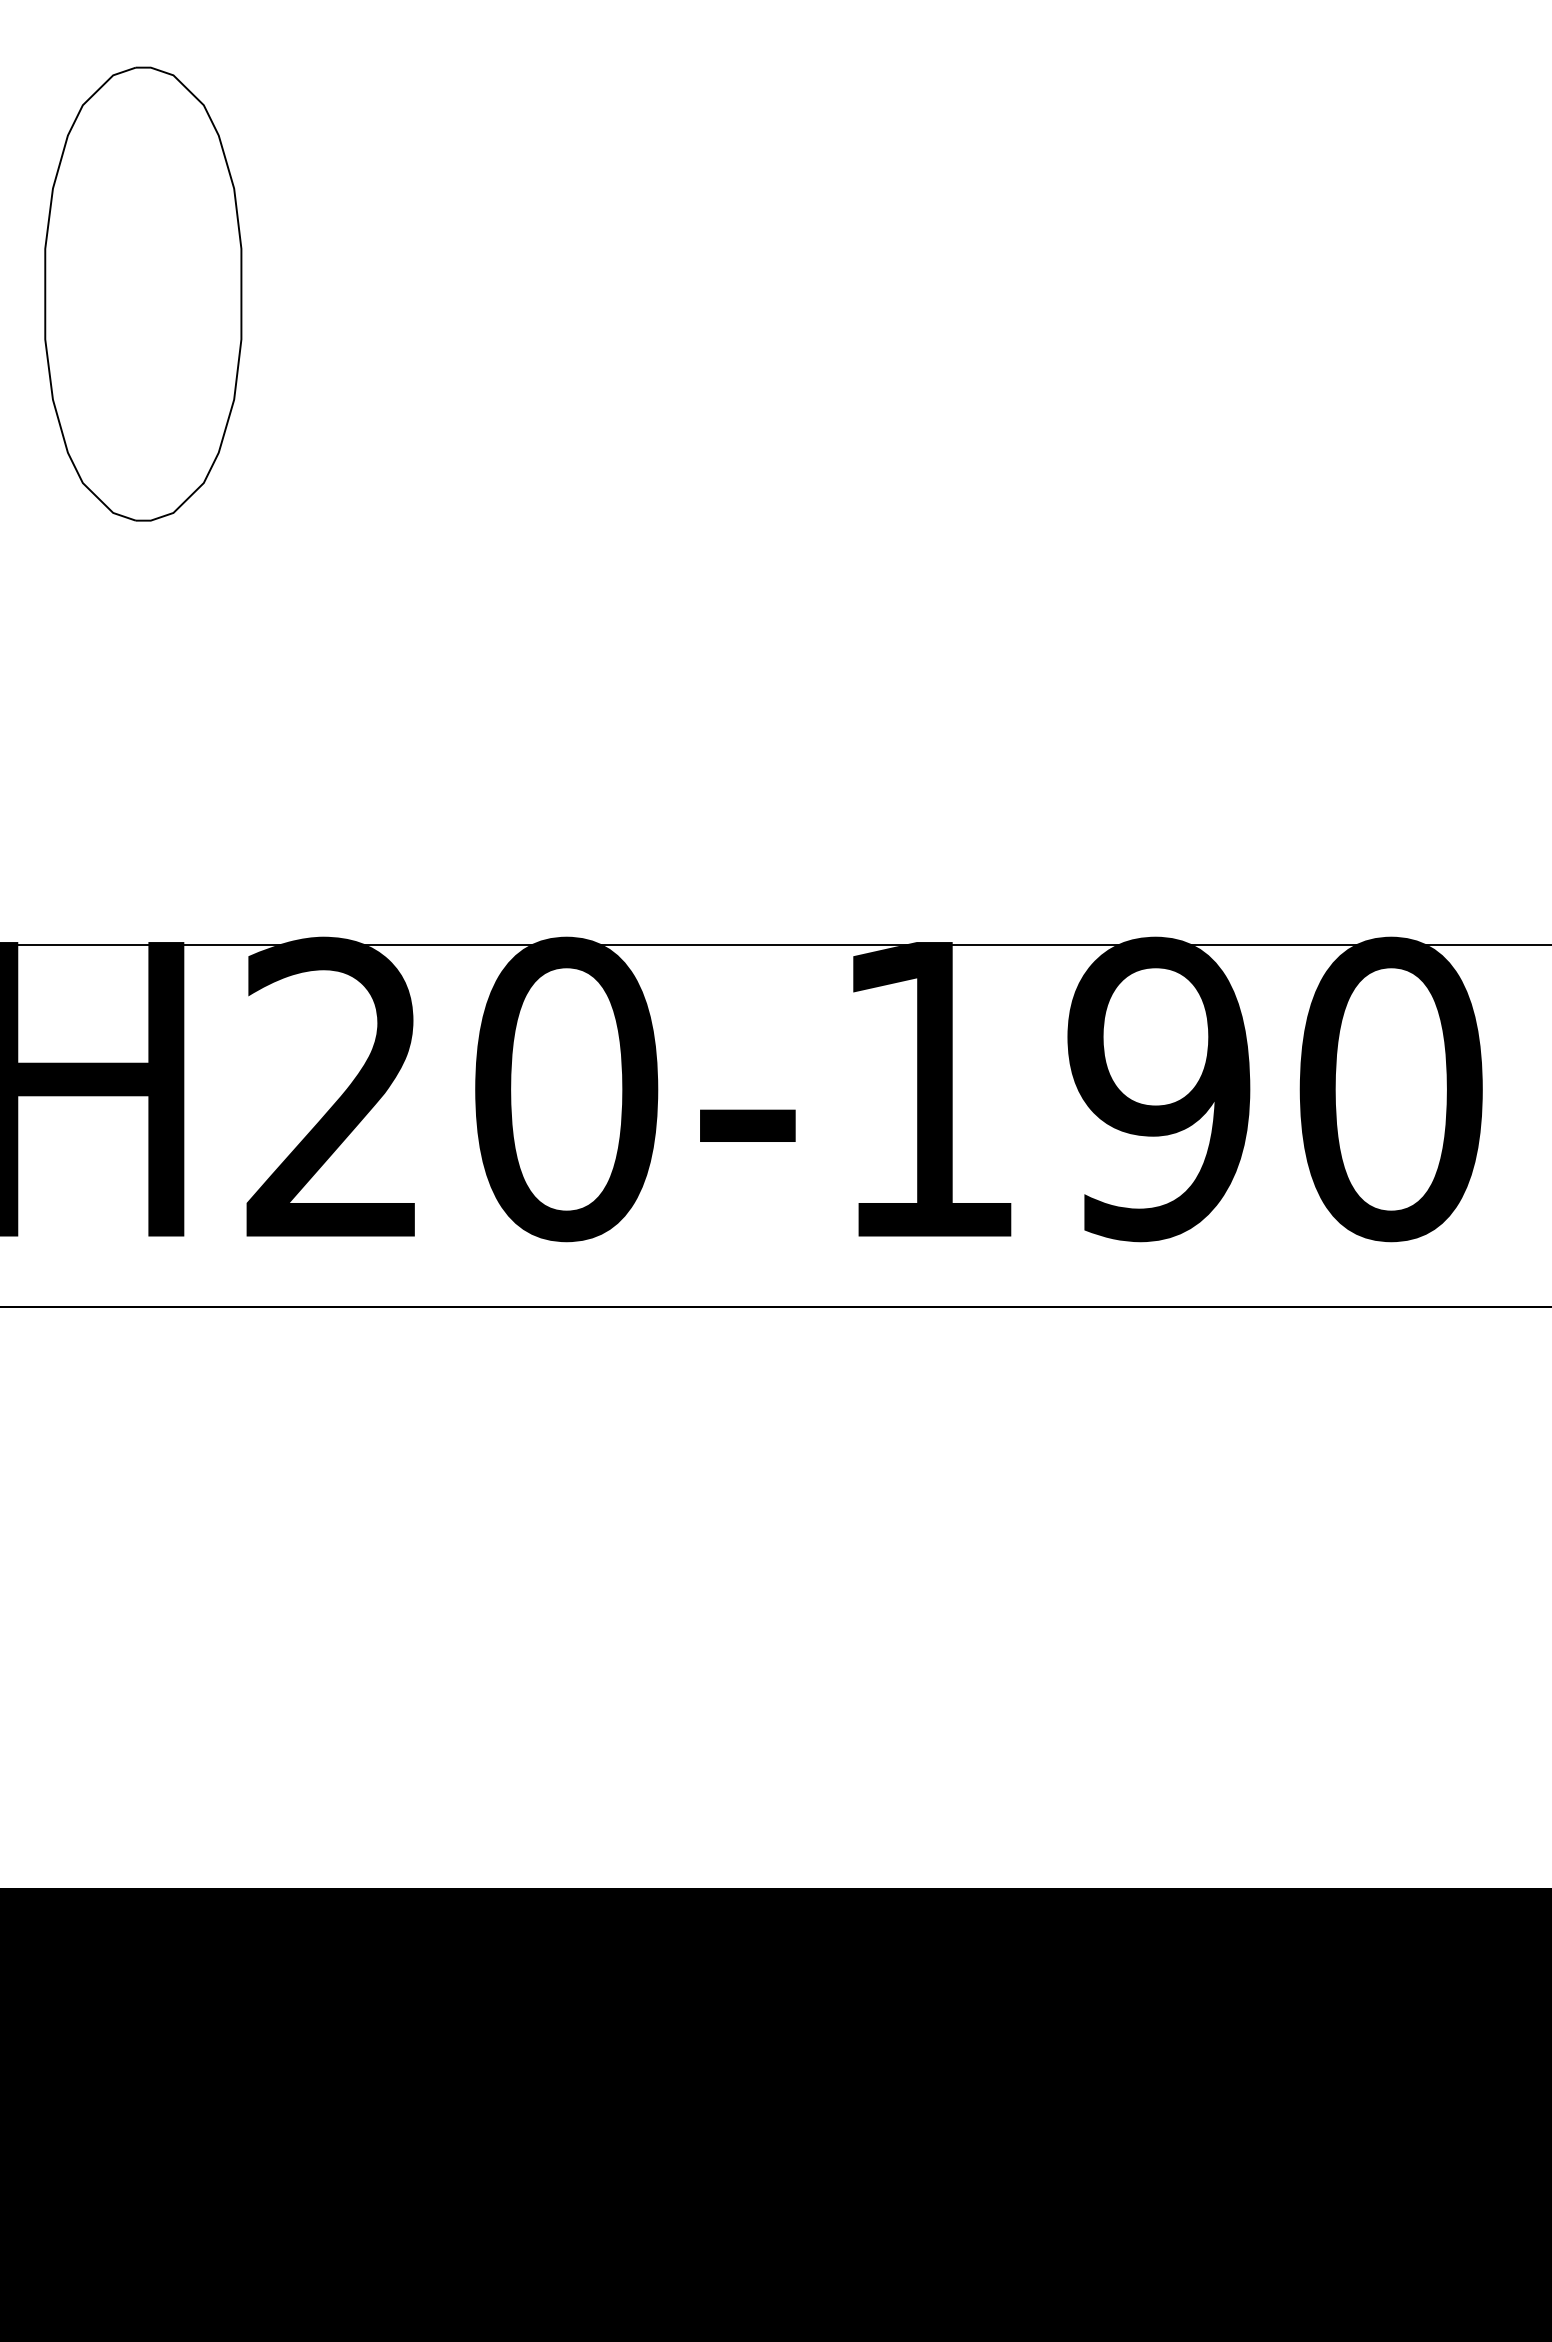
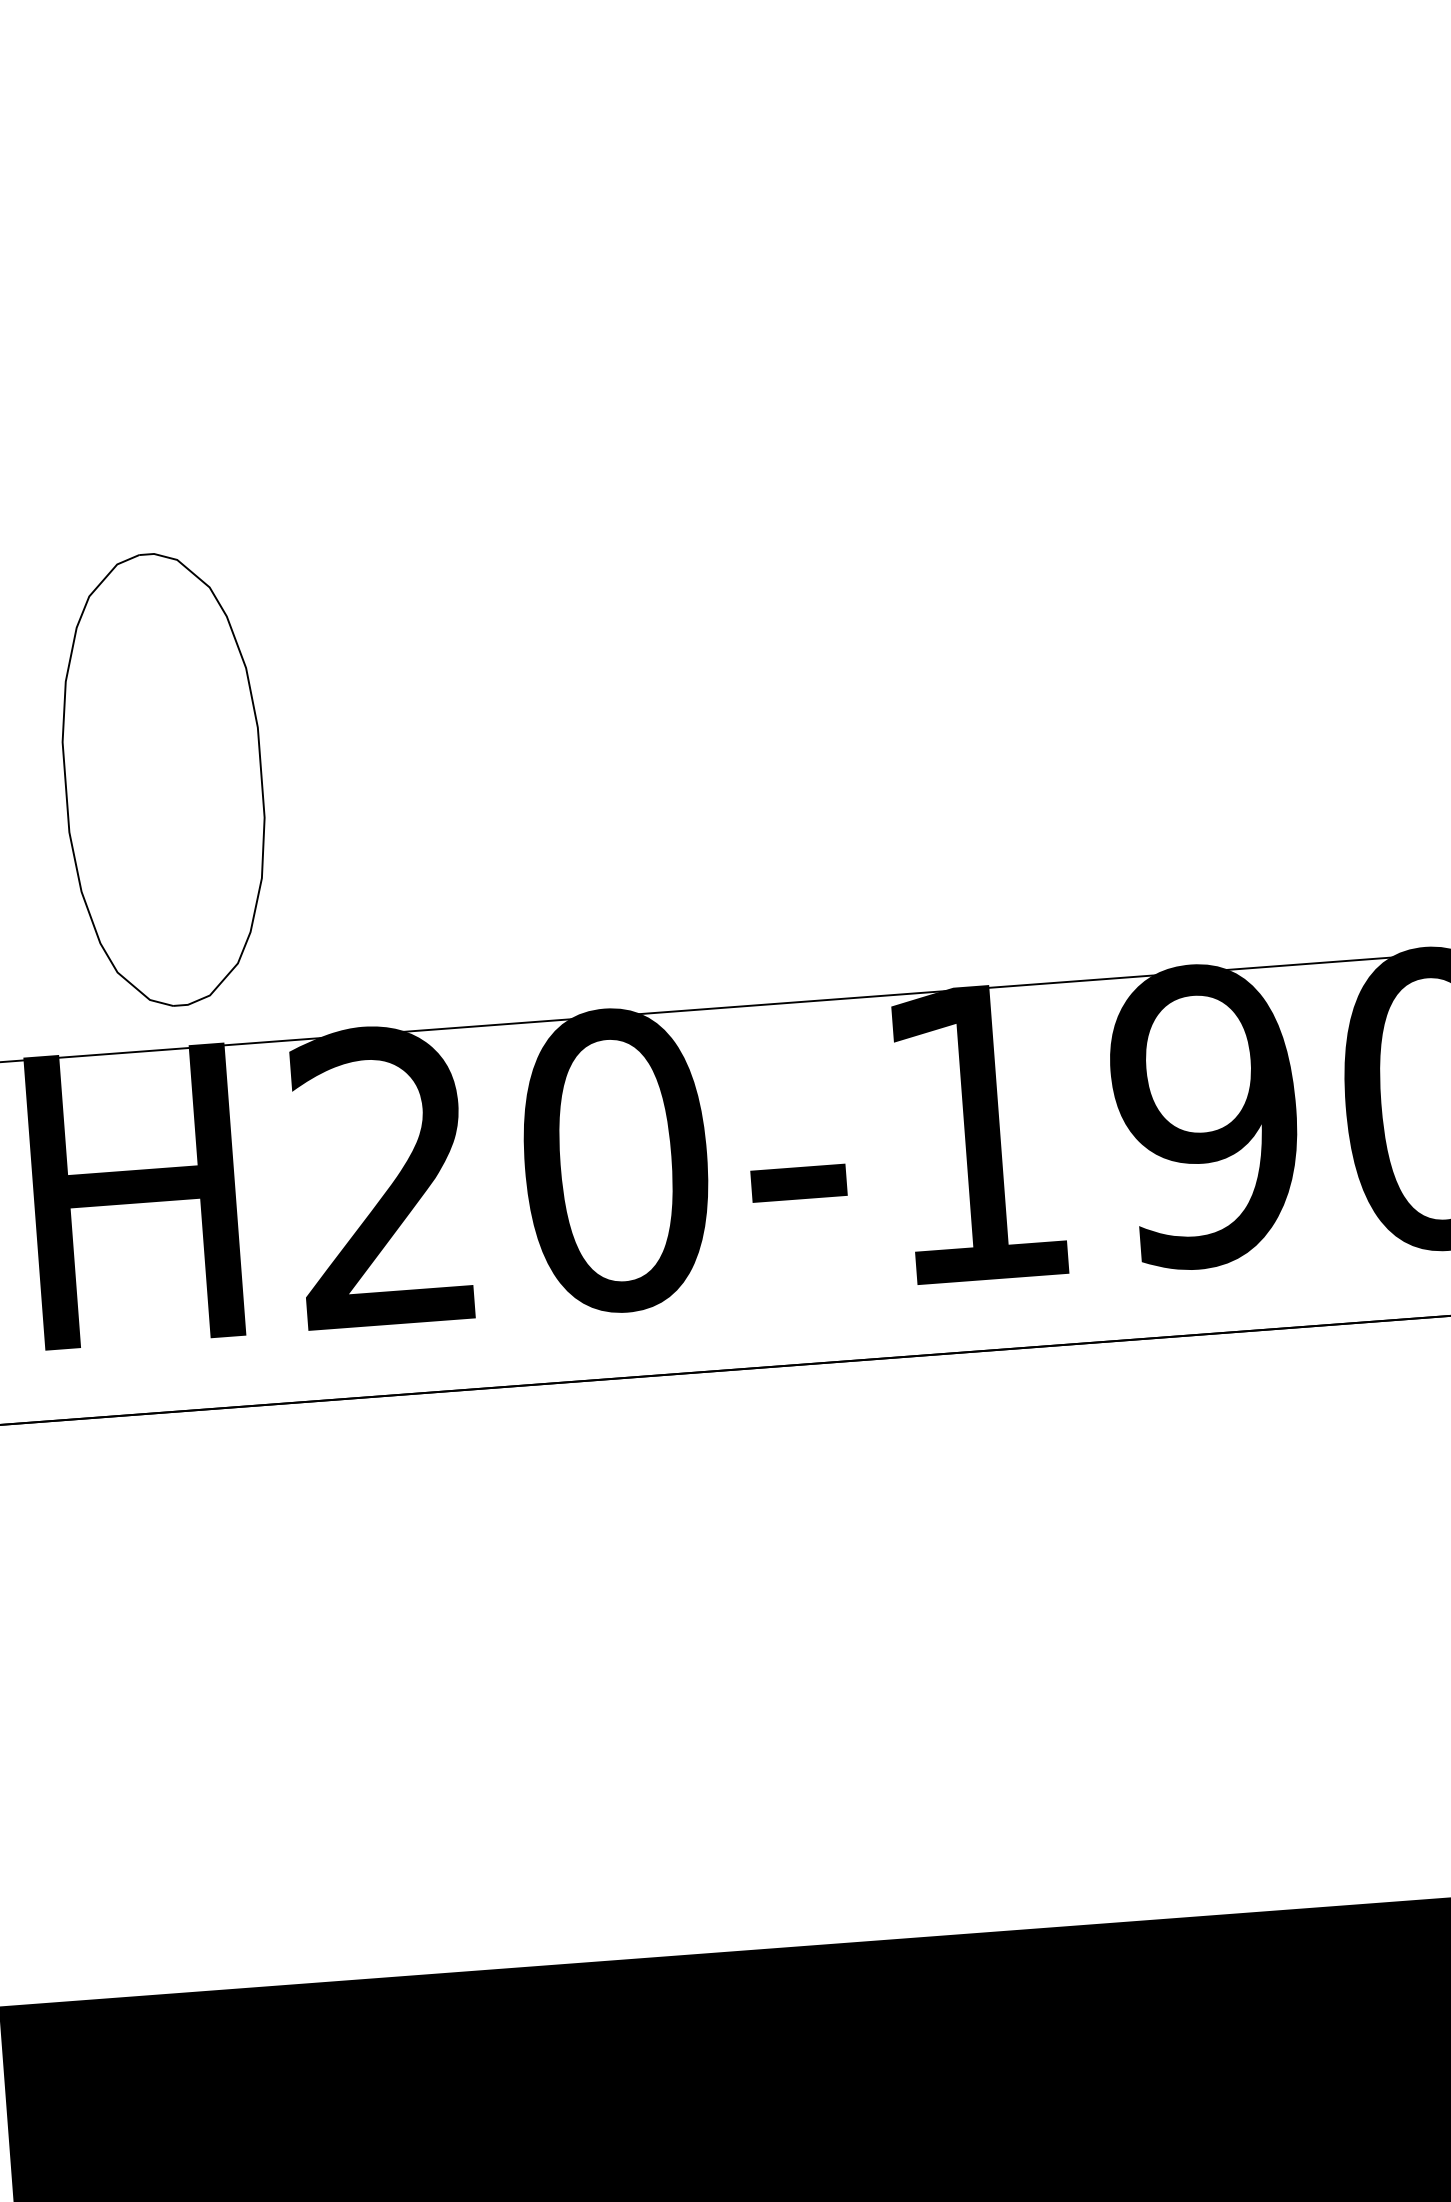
part: (143, 293) -> (163, 779), moved

